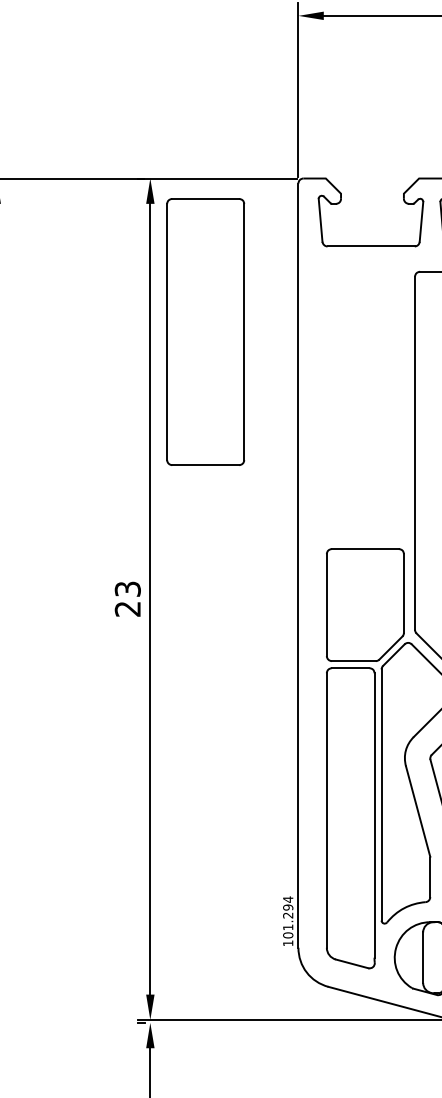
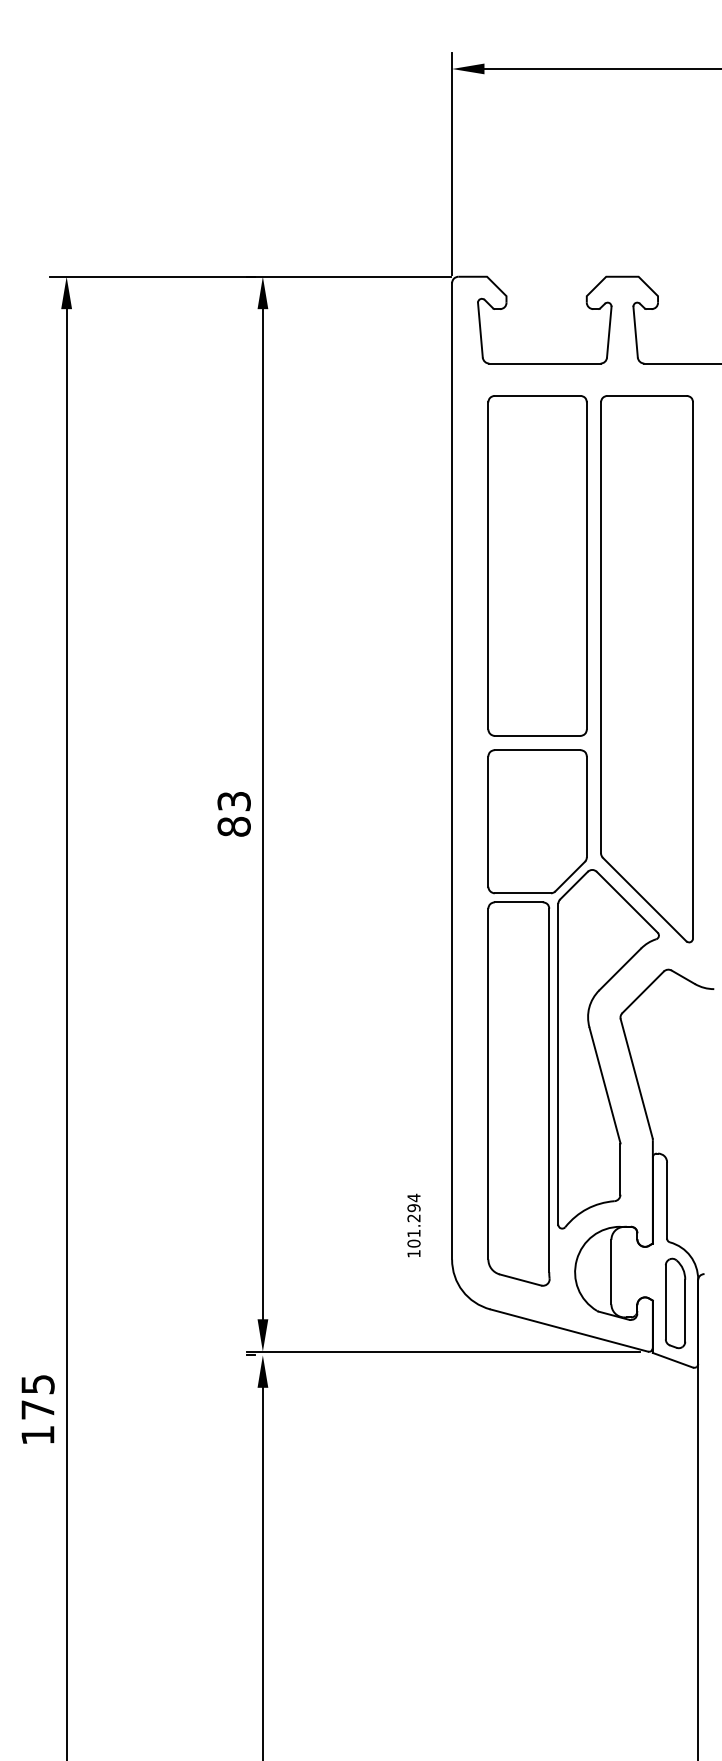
part: (205, 331) -> (537, 565), moved
text: (127, 608) -> (233, 826), 23 -> 83
text: (287, 921) -> (413, 1225), moved

